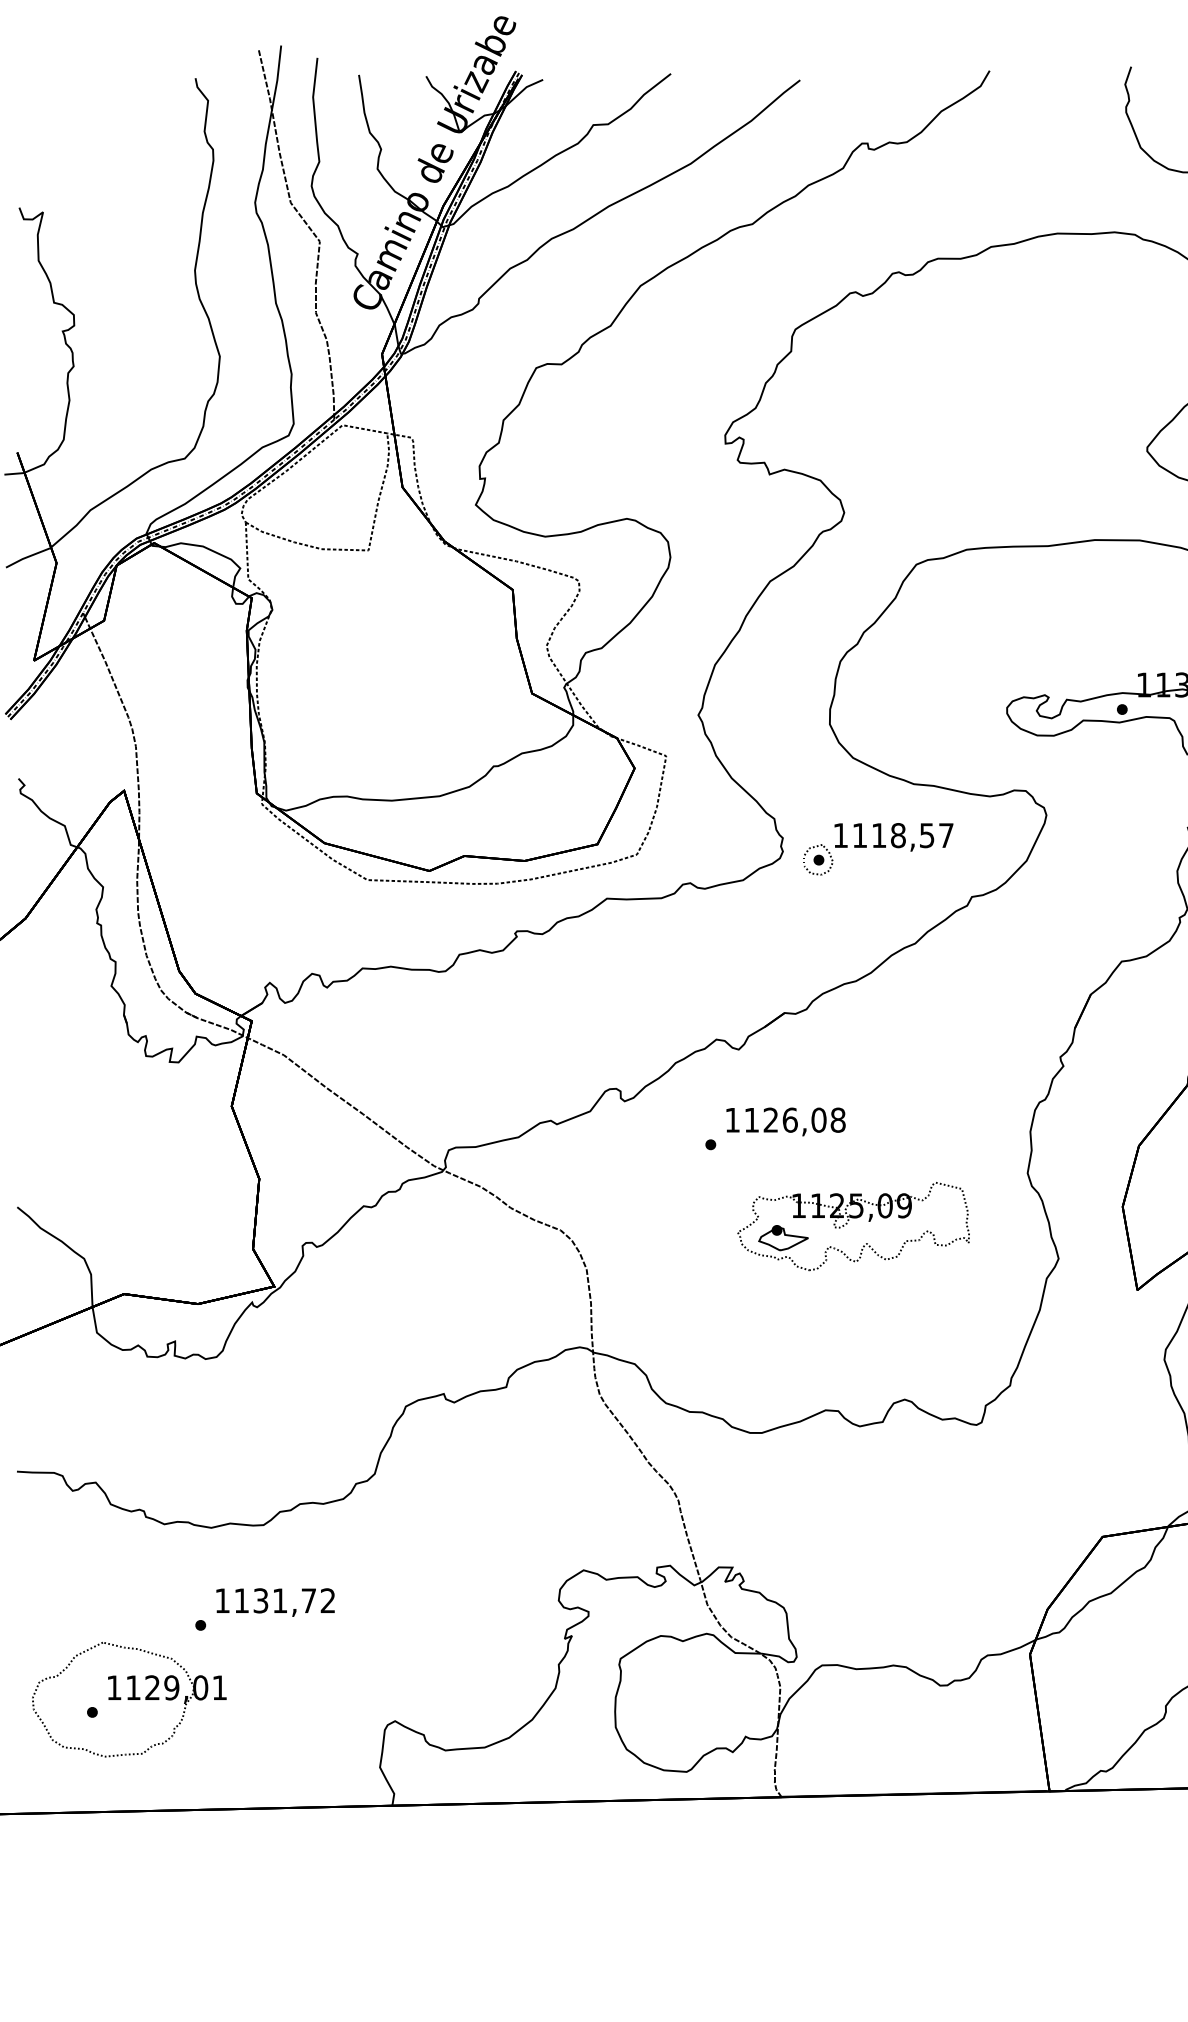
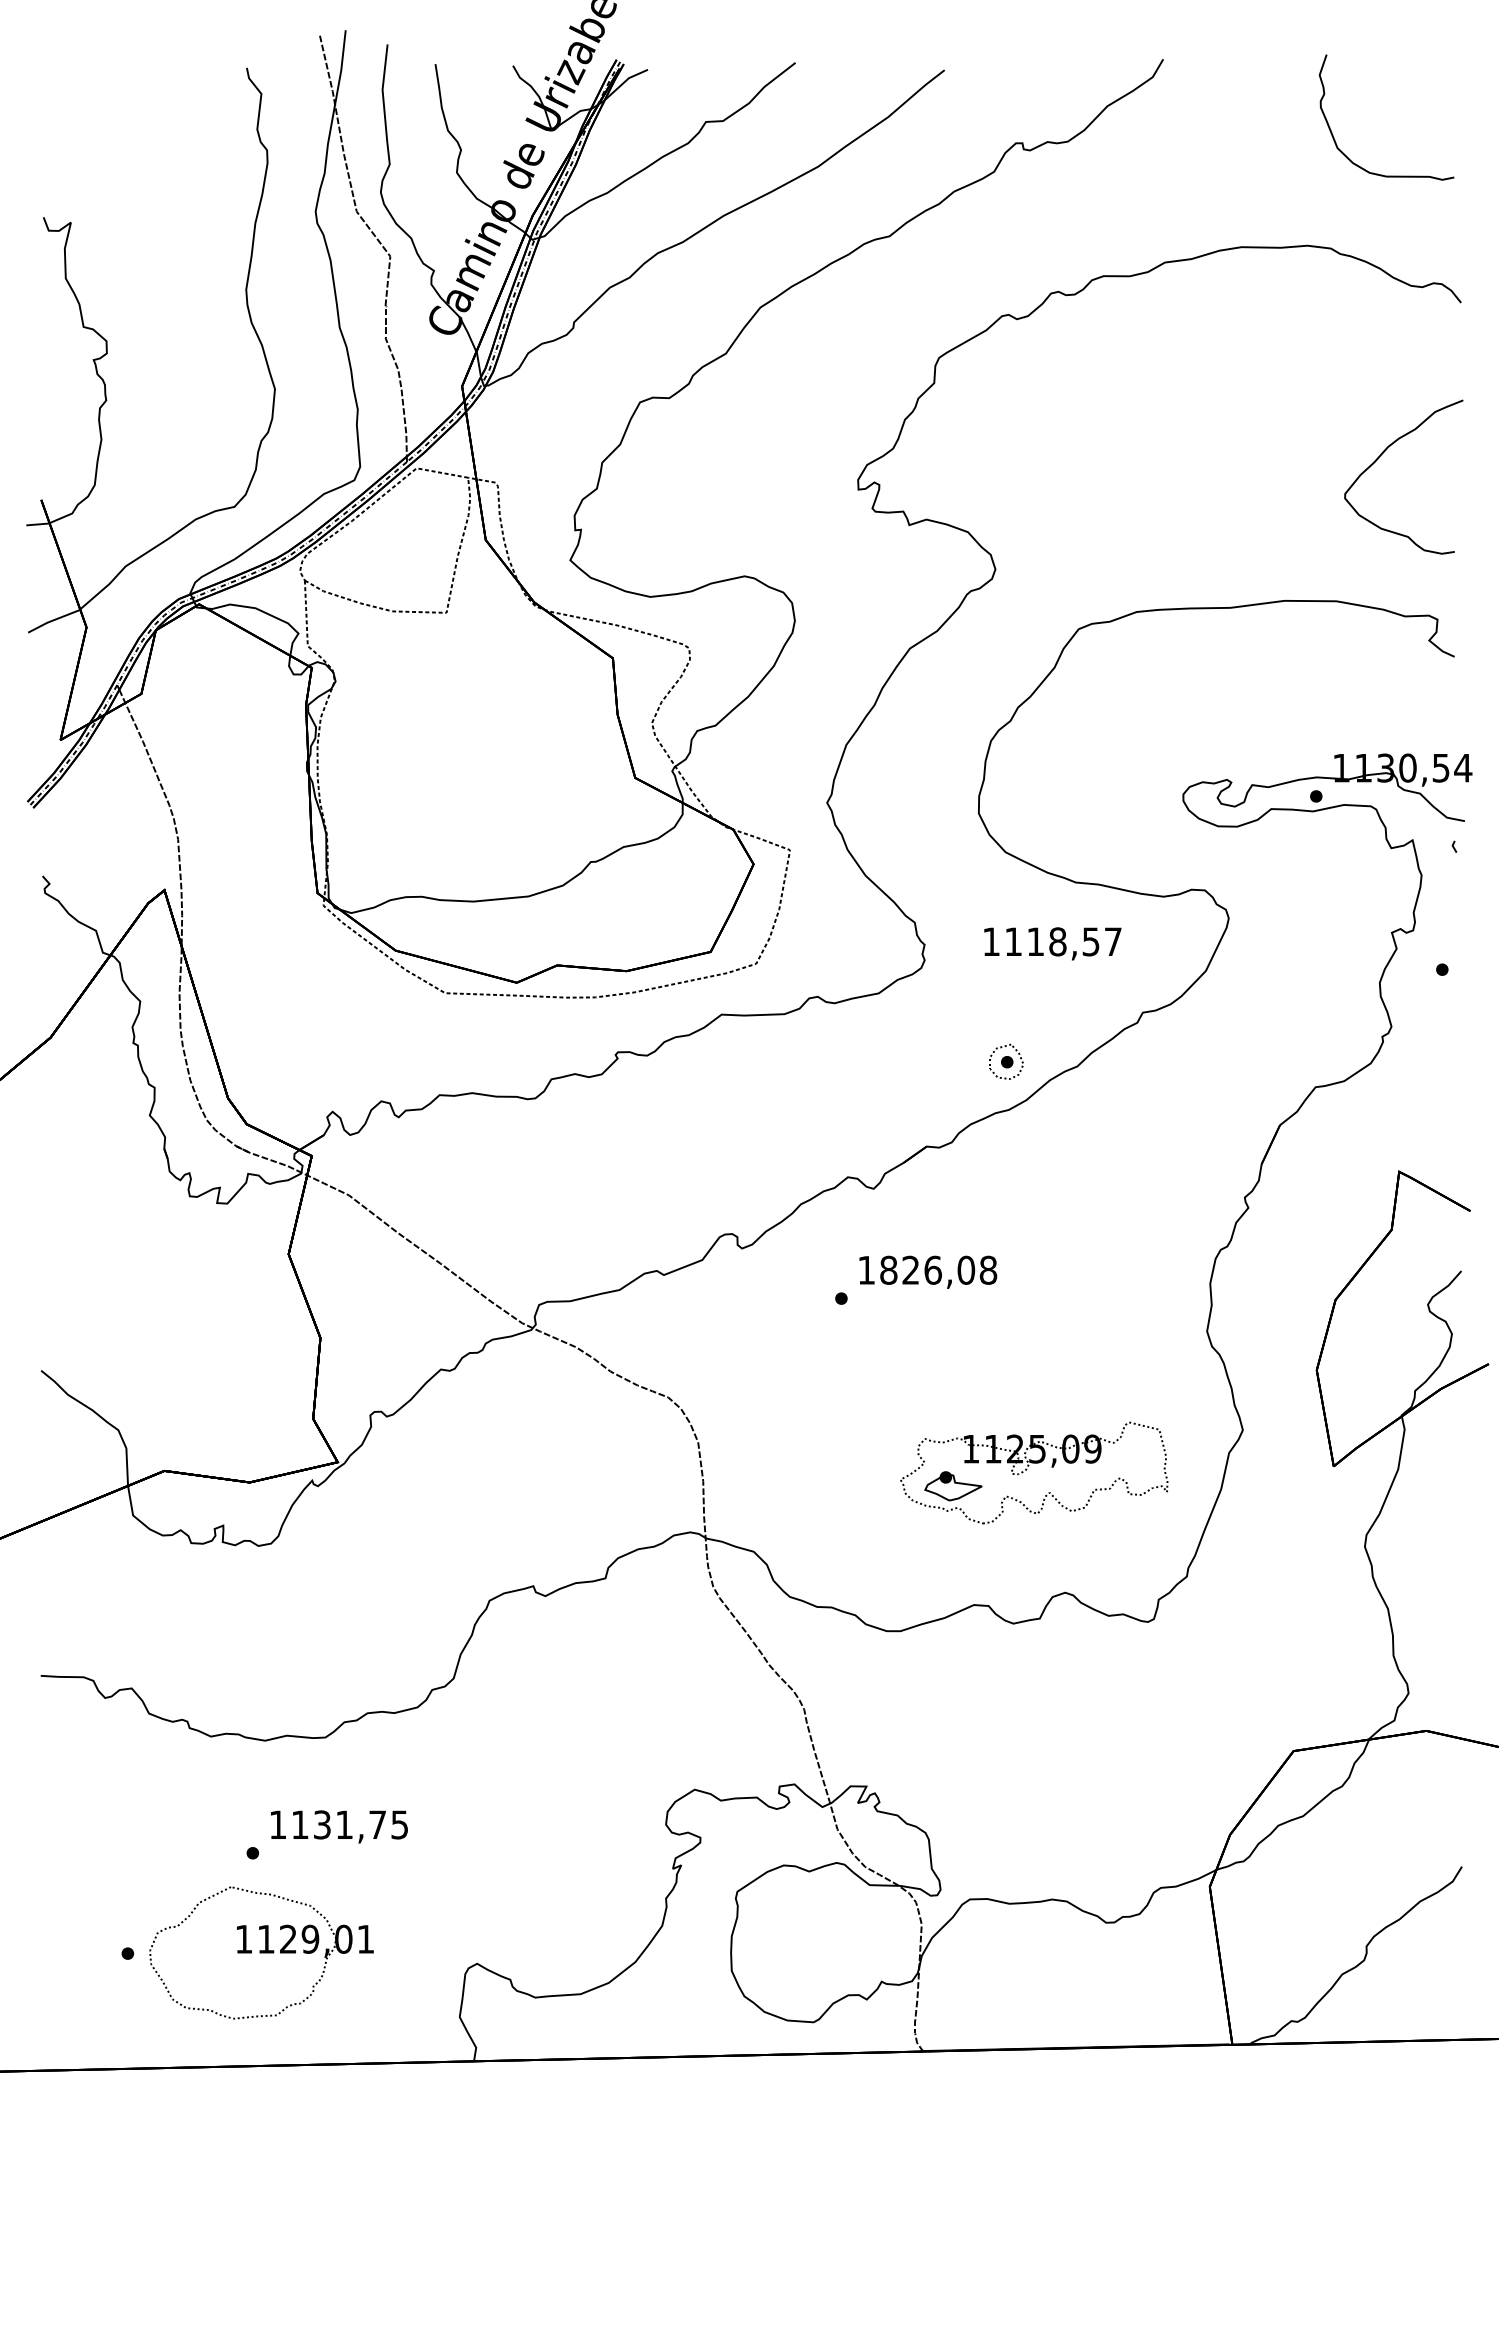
part: (818, 859) -> (1006, 1061), moved
text: (751, 1119) -> (888, 1269), 1126,08 -> 1826,08
part: (847, 1223) -> (1027, 1469), moved
text: (327, 1600) -> (399, 1824), 1131,72 -> 1131,75
part: (129, 1699) -> (261, 1952), moved

